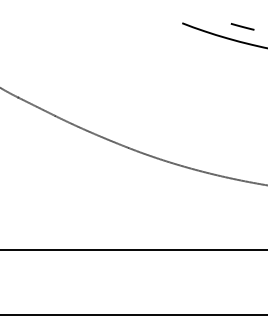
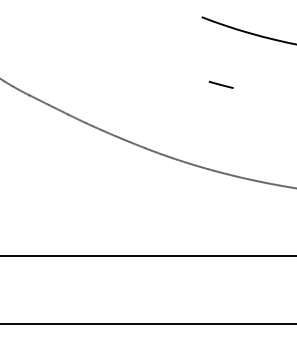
line: (241, 26) -> (220, 84), moved

